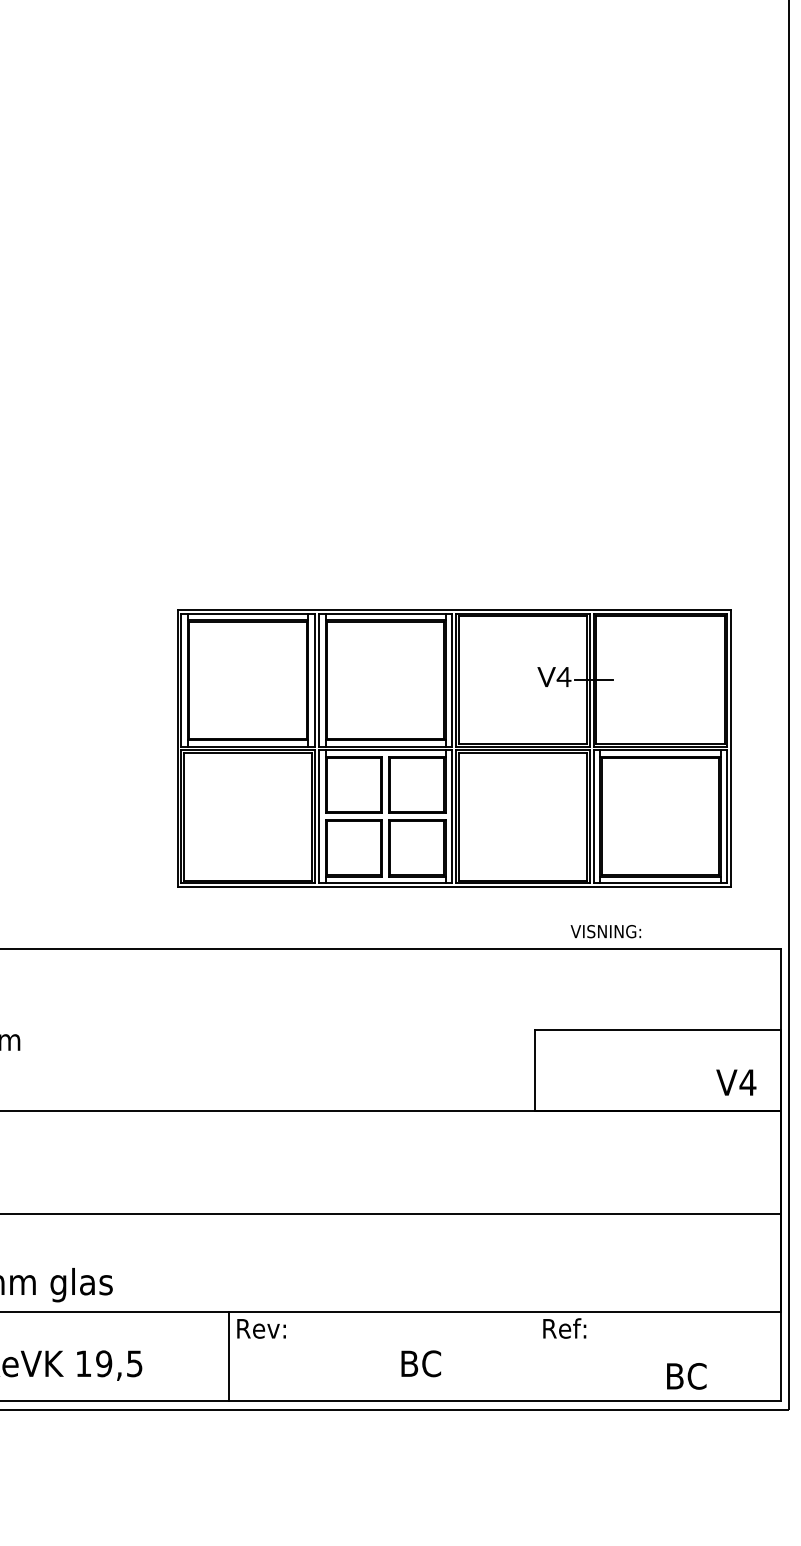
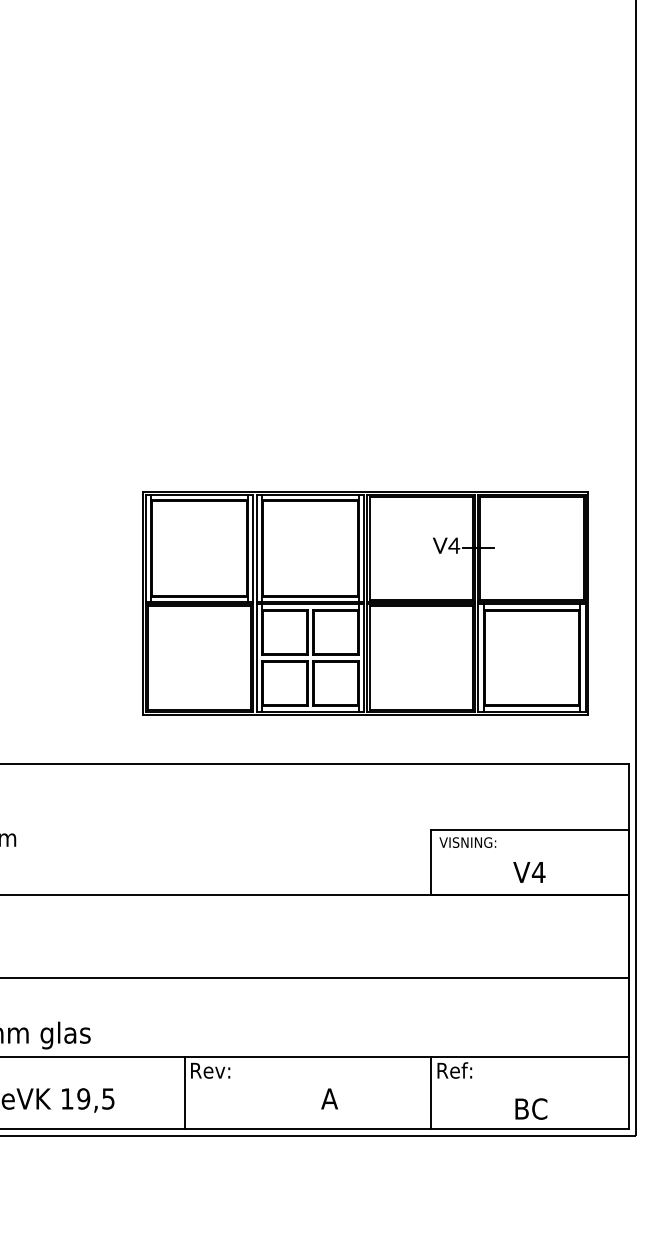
text: (605, 931) -> (467, 842), moved
text: (736, 1082) -> (529, 872), moved
line: (535, 1356) -> (431, 1093), added
text: (419, 1363) -> (337, 1098), BC -> A
text: (686, 1376) -> (531, 1109), moved

